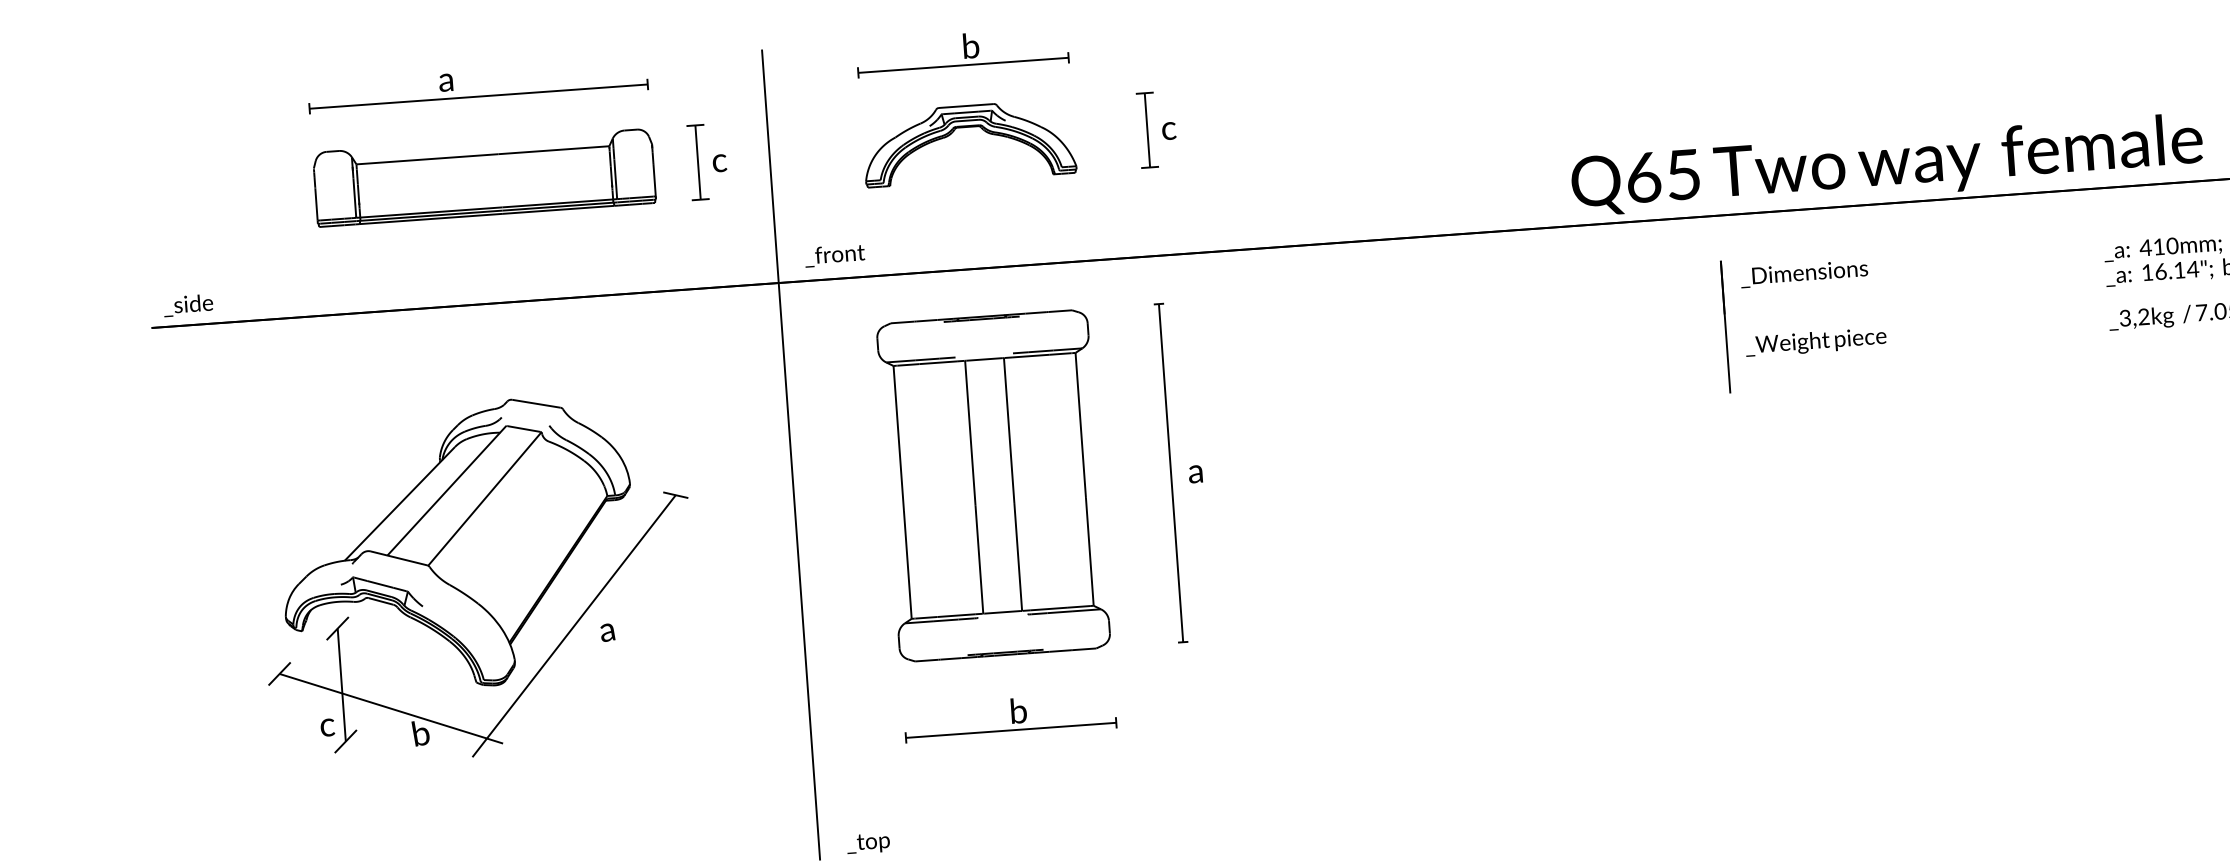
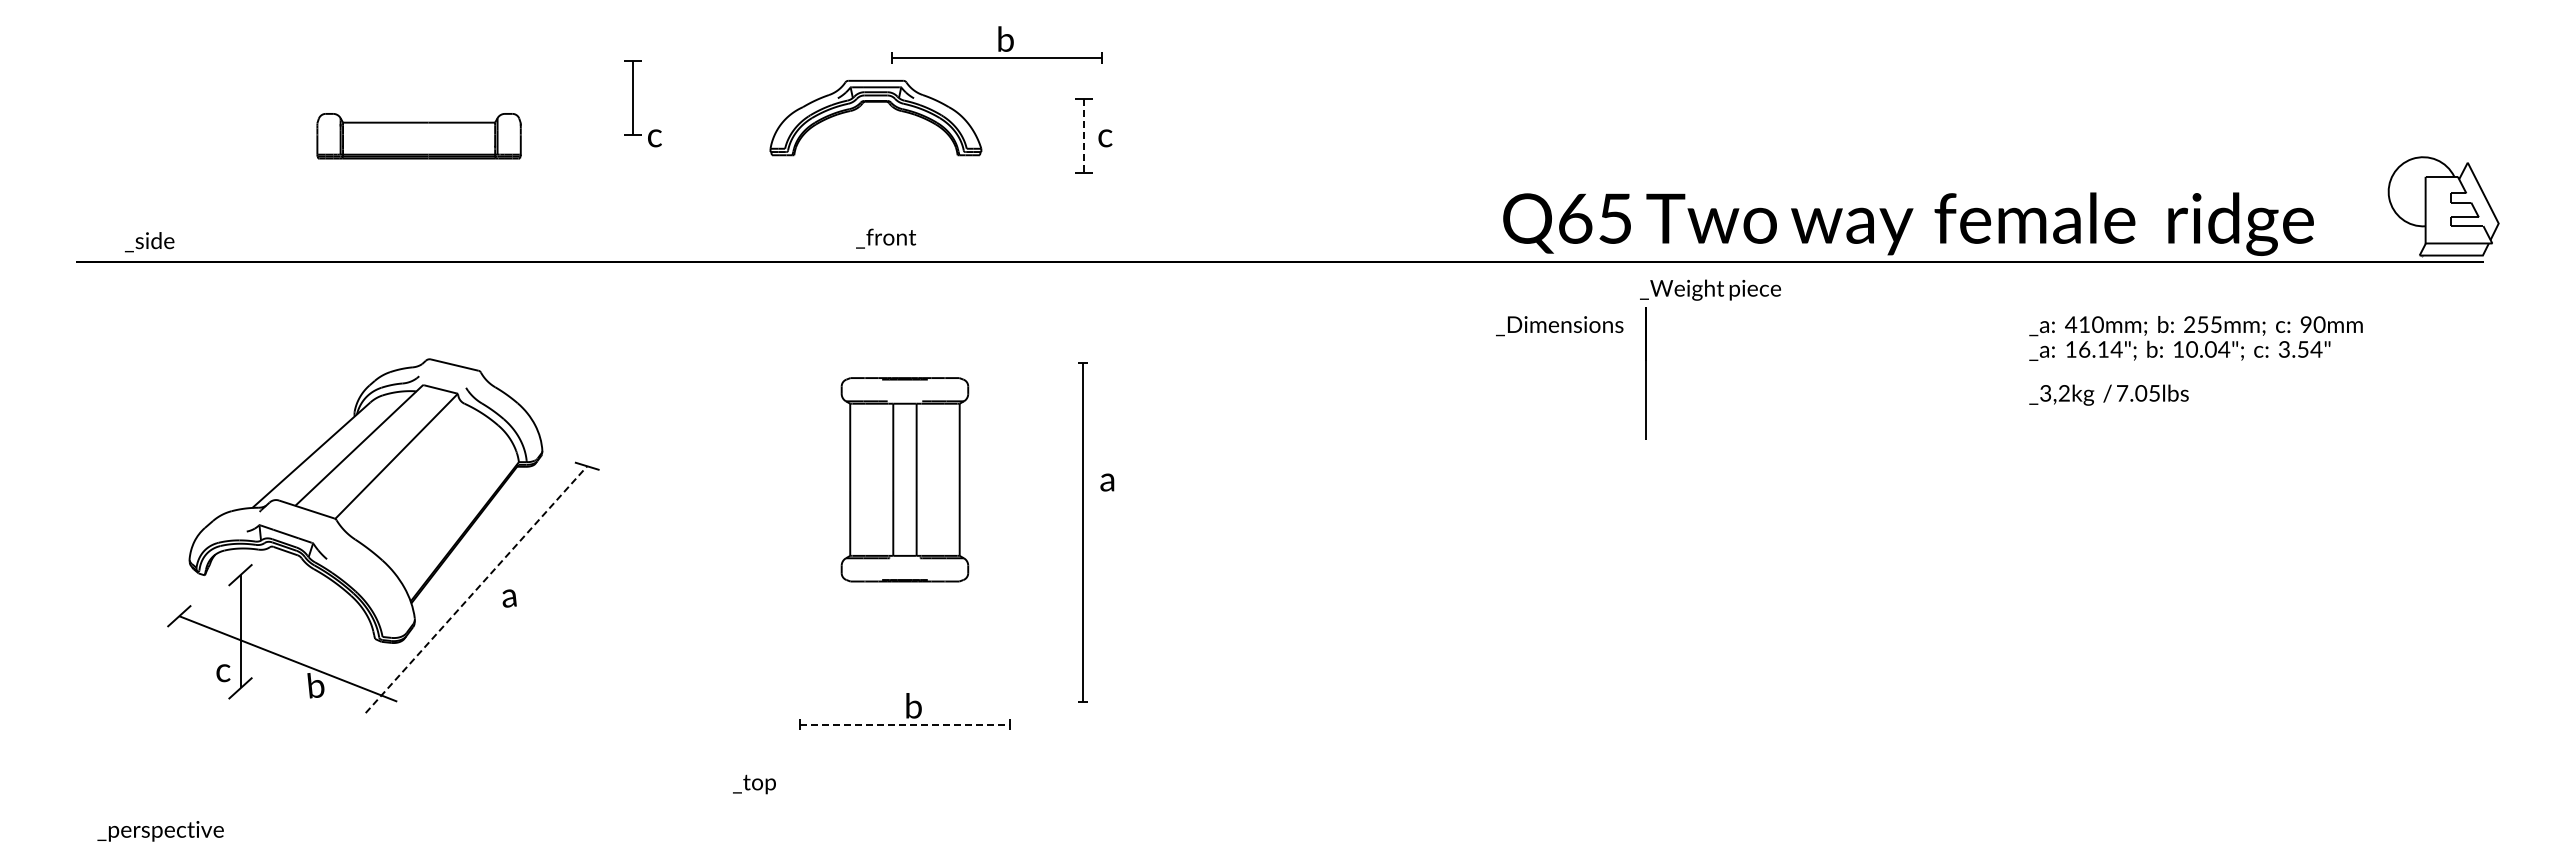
part: (962, 51) -> (996, 44), moved
part: (479, 96) -> (419, 54), removed
part: (967, 127) -> (875, 102), moved
line: (1147, 130) -> (1083, 136), solid -> dashed
part: (697, 162) -> (632, 97), moved
part: (483, 178) -> (418, 136), size x0.6
text: (835, 255) -> (886, 238), moved
text: (1804, 274) -> (1559, 326), moved
text: (188, 305) -> (149, 242), moved
text: (1815, 341) -> (1710, 289), moved
line: (791, 455) -> (705, 434), removed
part: (1170, 473) -> (1082, 532), moved
part: (993, 485) -> (904, 479), size x0.6
line: (574, 626) -> (476, 589), solid -> dashed
line: (1011, 730) -> (905, 724), solid -> dashed
text: (868, 843) -> (754, 784), moved

